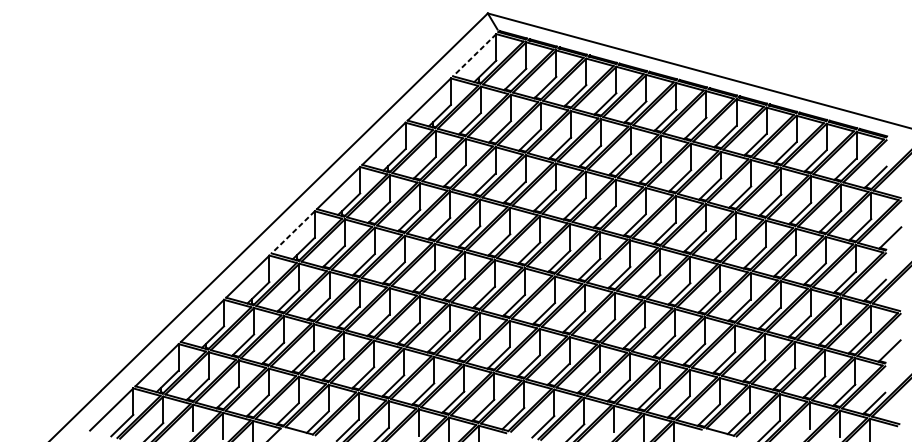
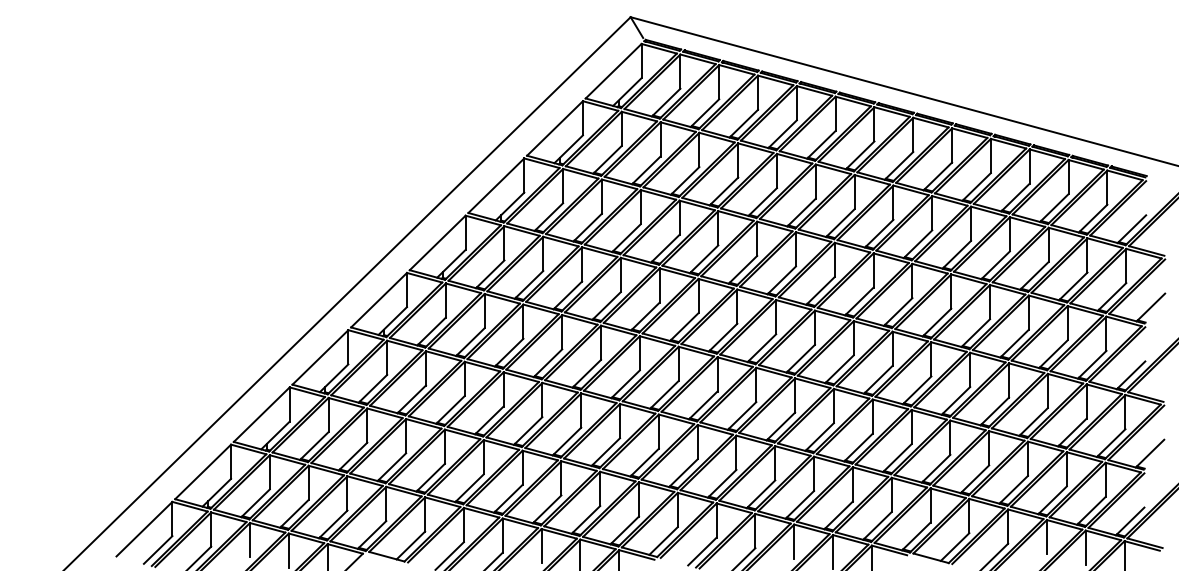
line: (474, 55) -> (613, 71), dashed -> solid
line: (292, 232) -> (378, 300), dashed -> solid

